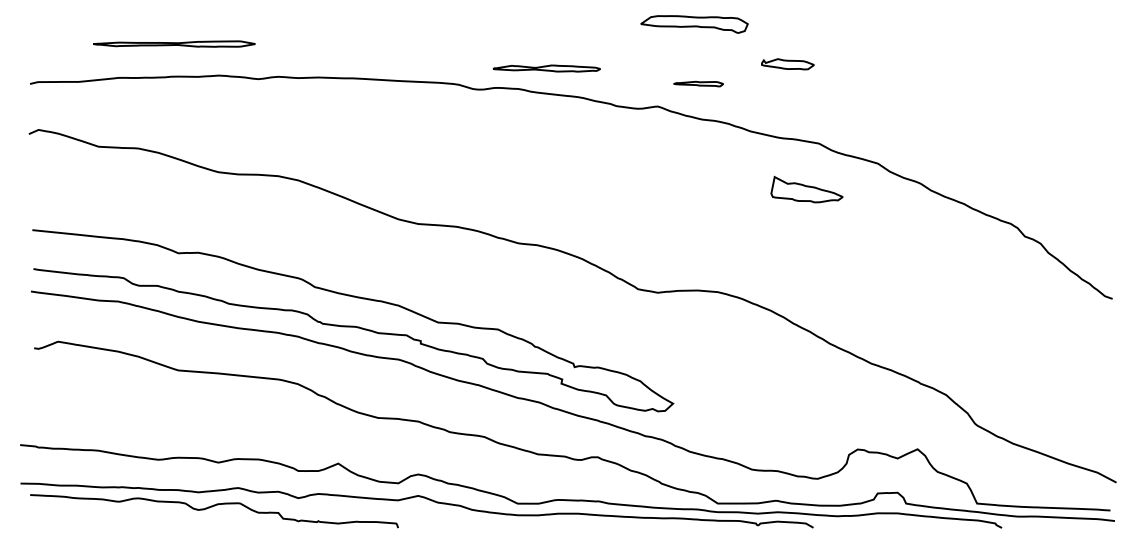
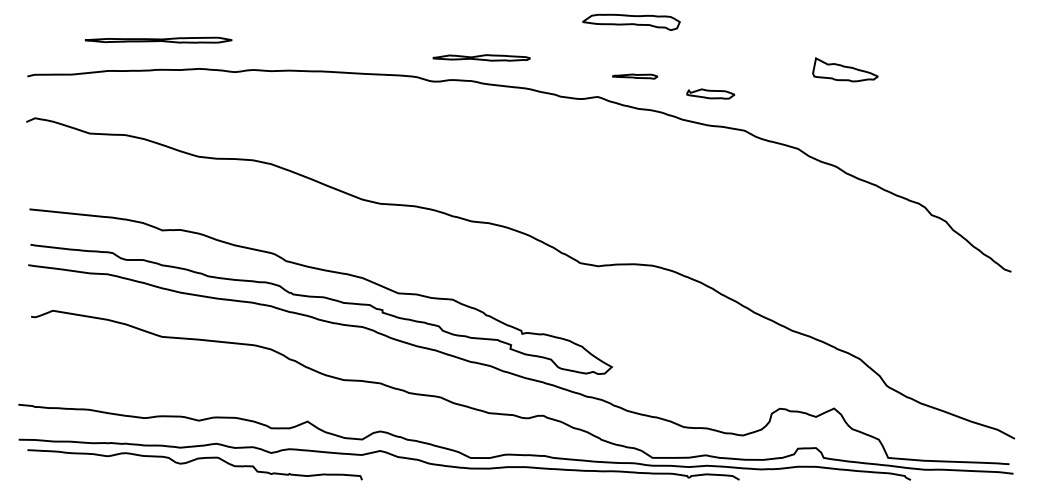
part: (787, 64) -> (710, 94), moved
part: (546, 68) -> (481, 57), moved
part: (806, 189) -> (844, 69), moved

